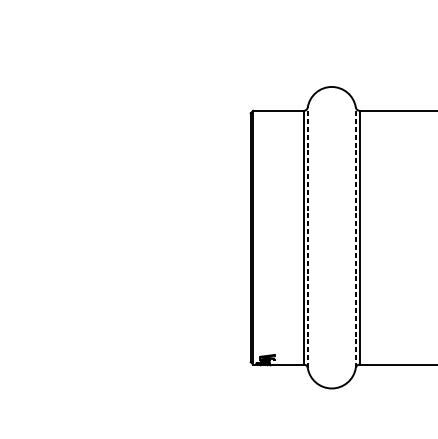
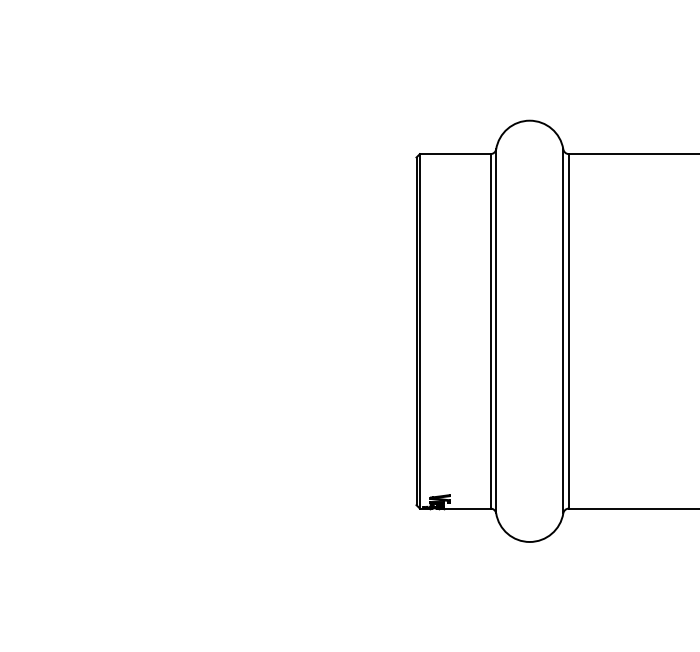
line: (307, 237) -> (496, 330), dashed -> solid
line: (355, 237) -> (563, 330), dashed -> solid

